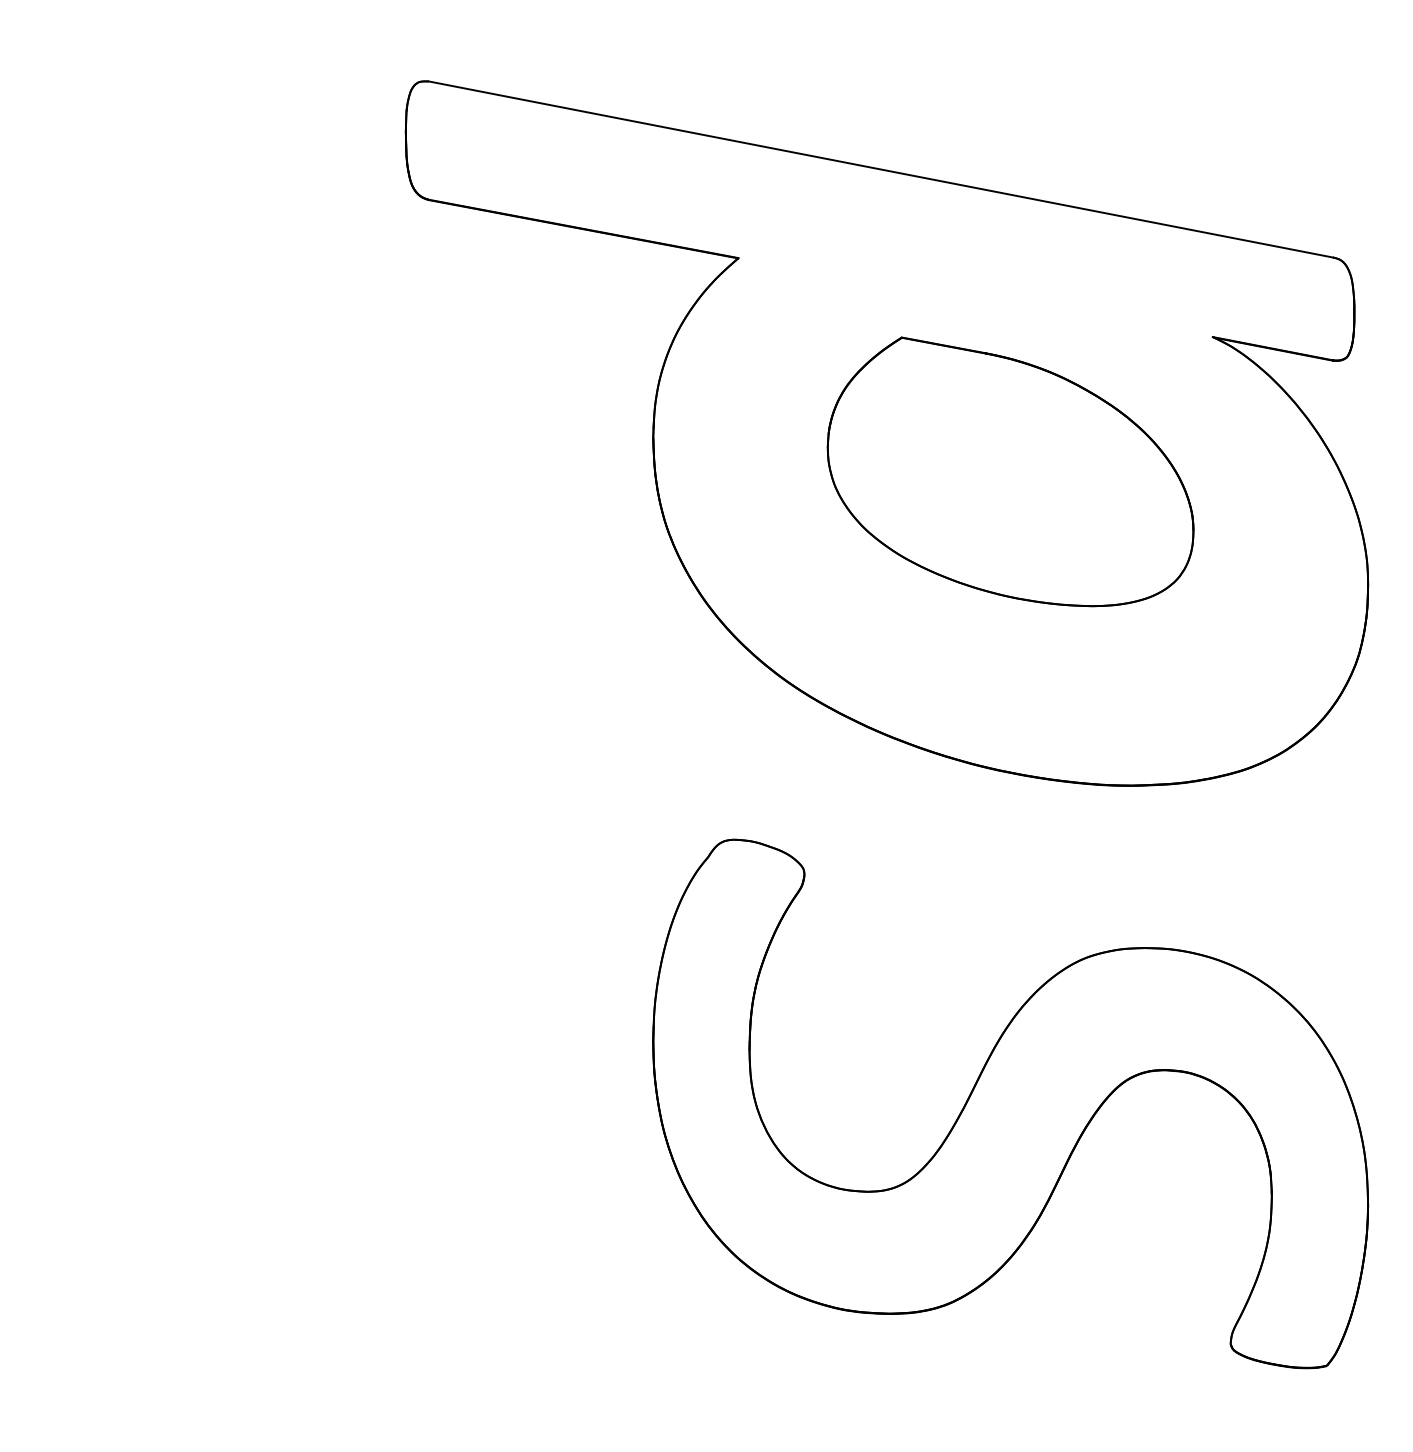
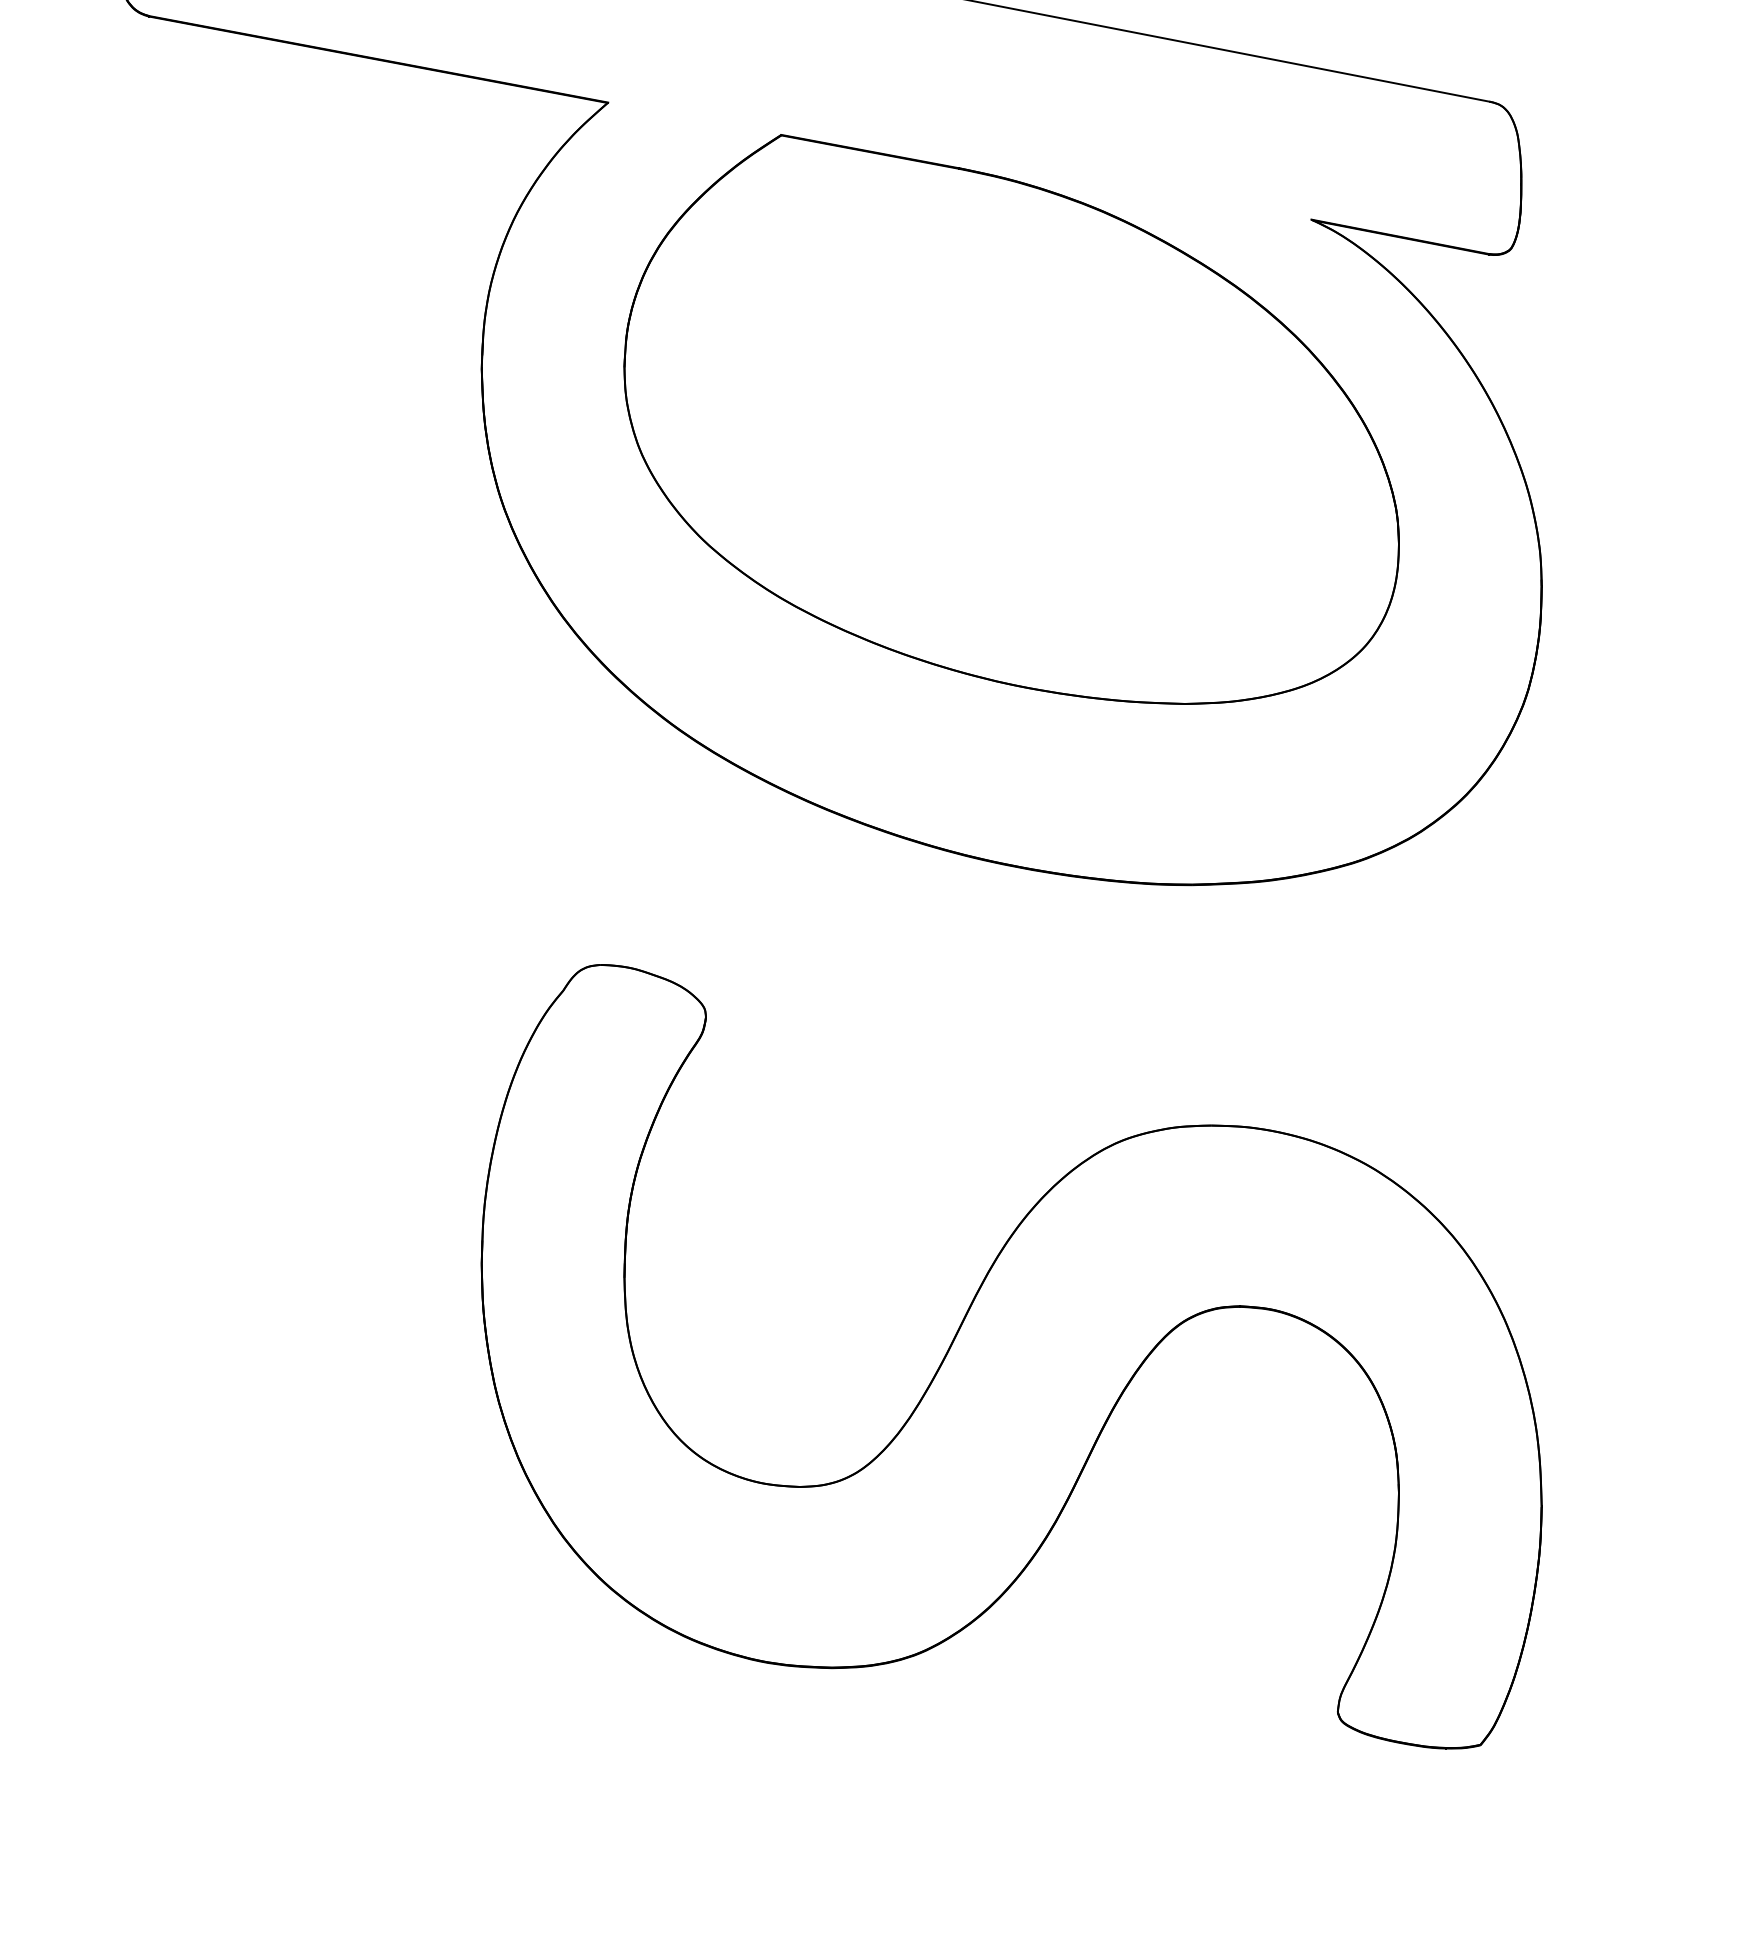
part: (1010, 471) -> (1011, 418), size x1.43

